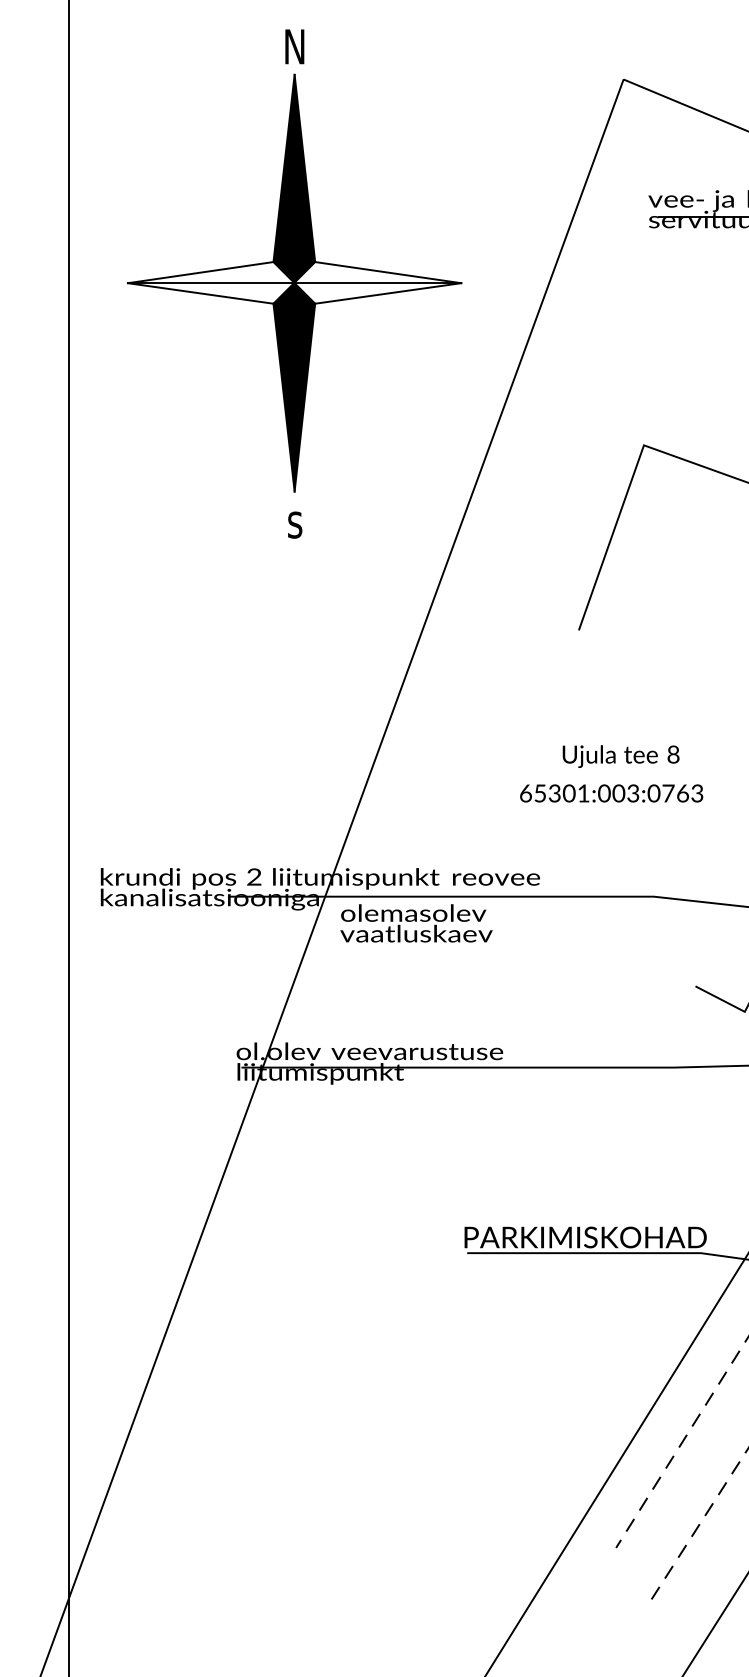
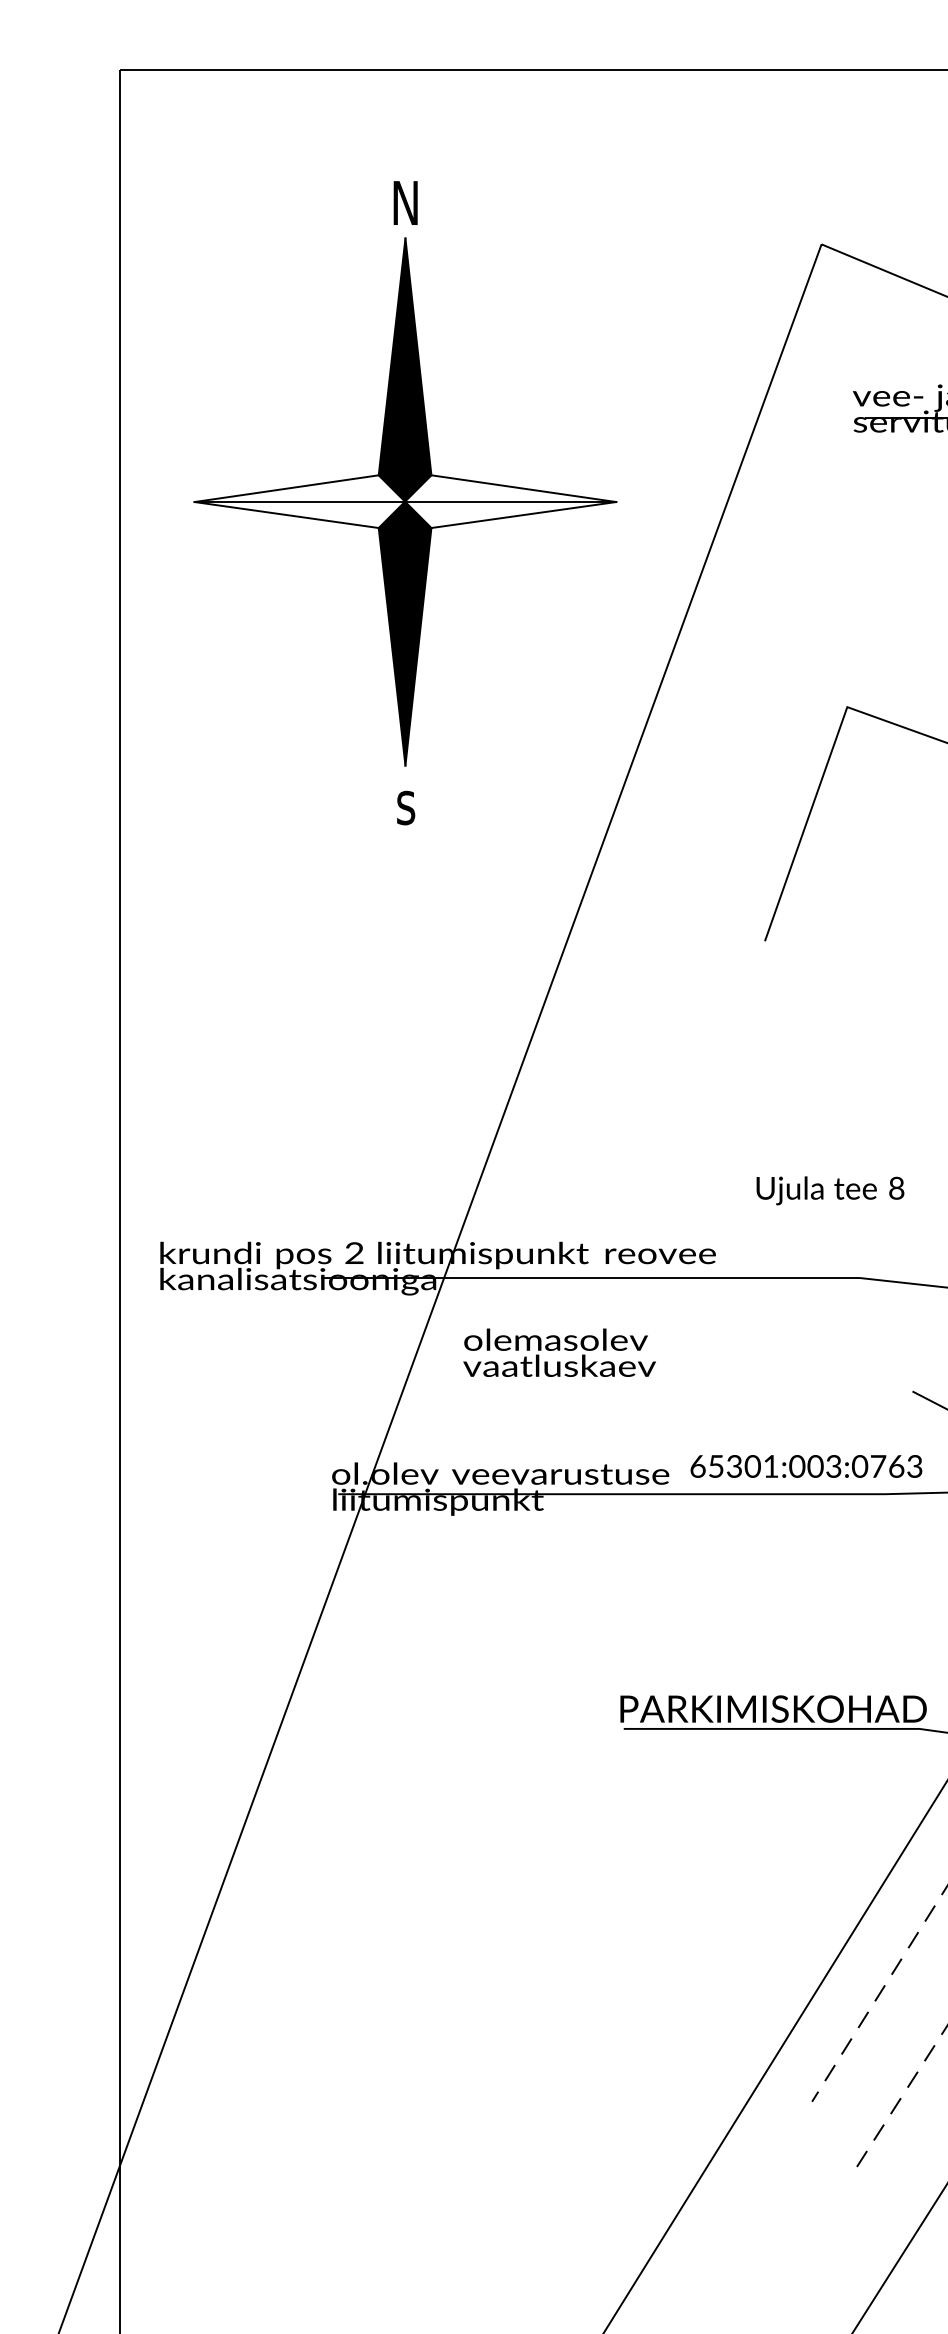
text: (621, 756) -> (830, 1190), moved
text: (611, 793) -> (806, 1466), moved
text: (416, 923) -> (559, 1352), moved

